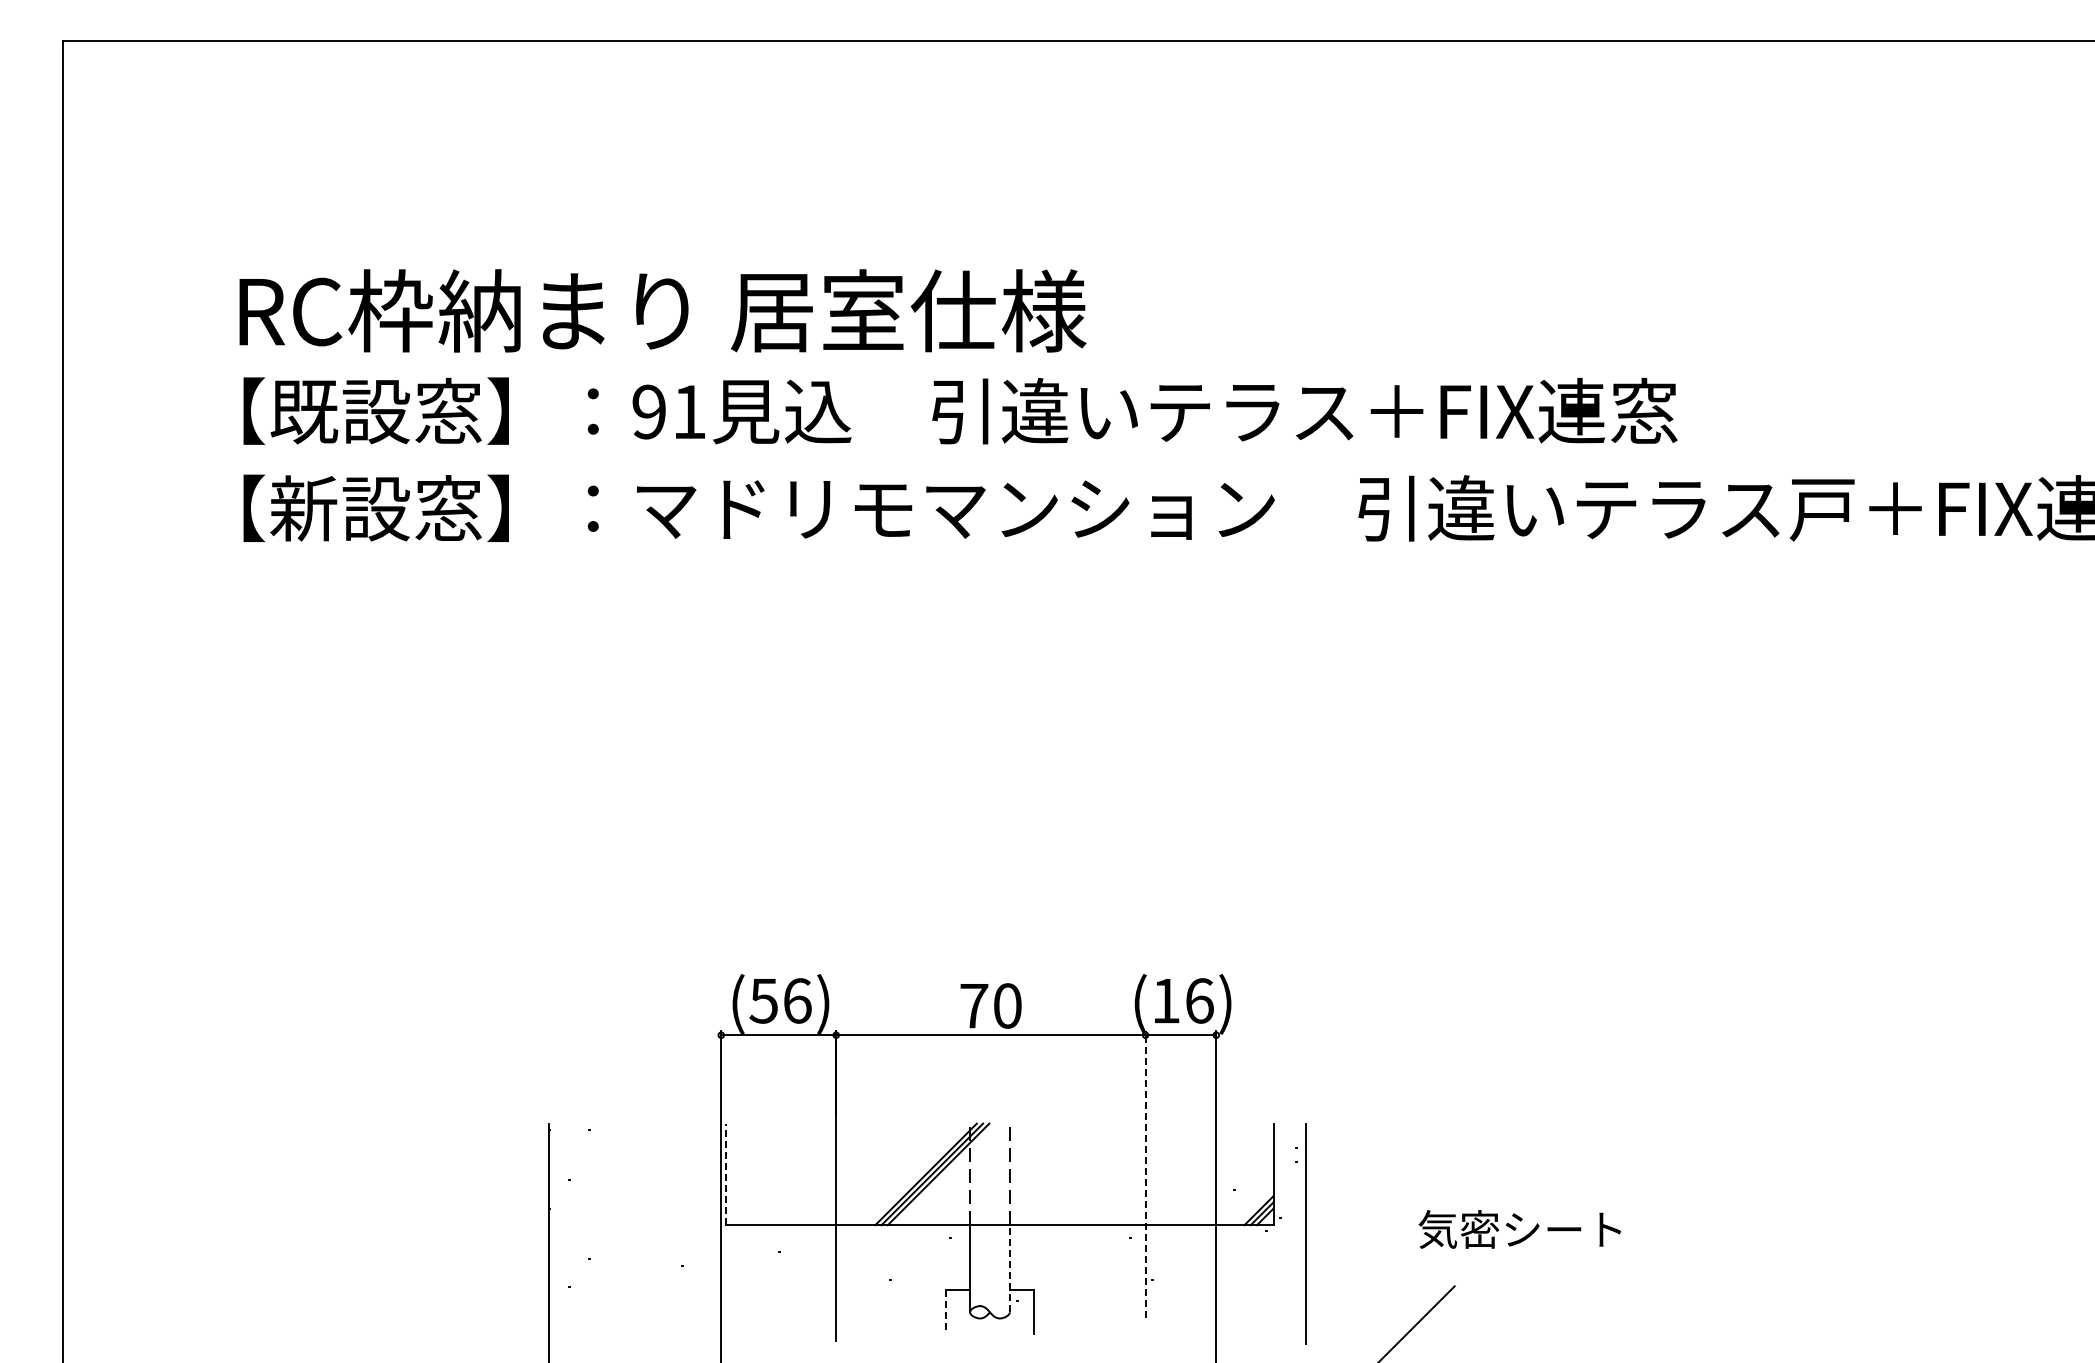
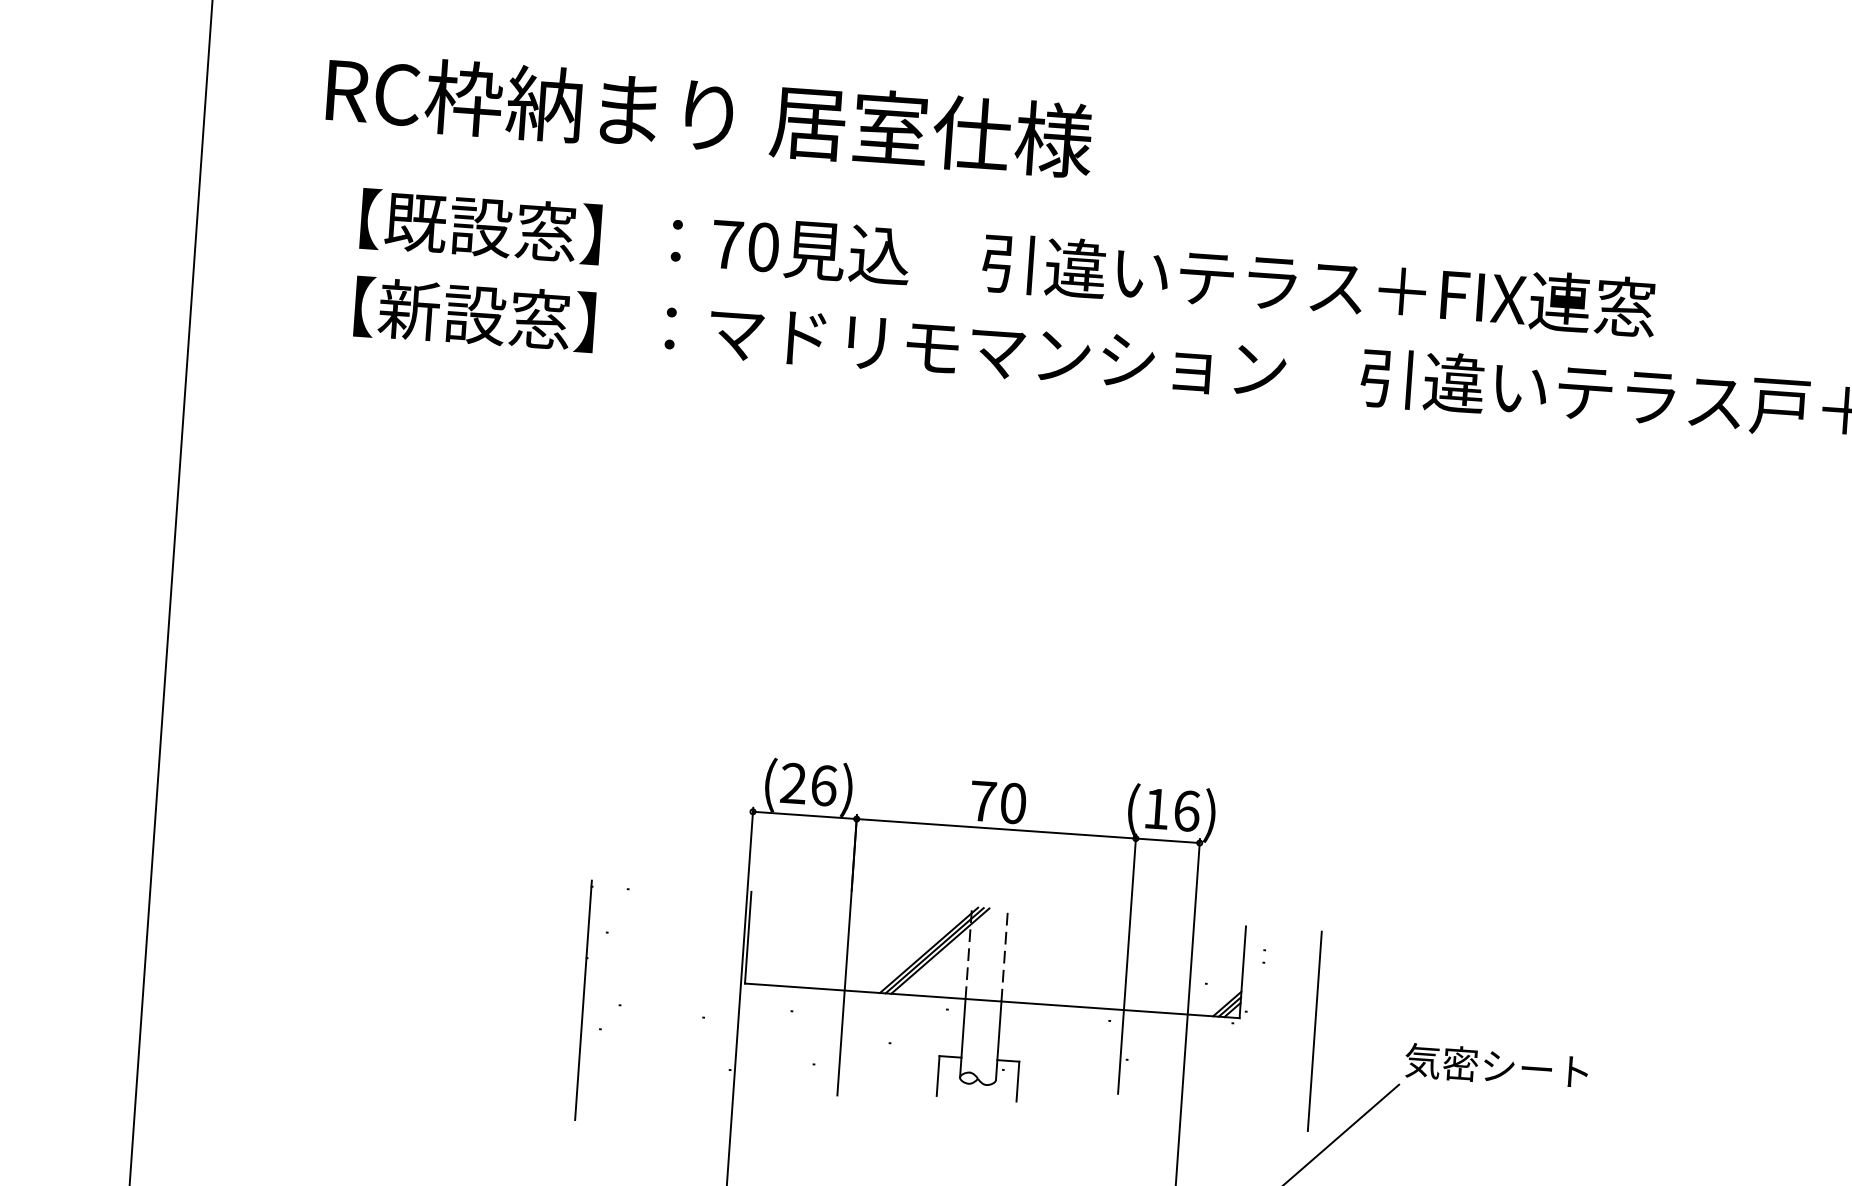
text: (662, 310) -> (709, 115), moved
text: (669, 411) -> (745, 245), 91 -> 70
text: (763, 1000) -> (793, 783), (56) -> (26)
line: (725, 1174) -> (748, 937), dashed -> solid
line: (1145, 1174) -> (1127, 964), dashed -> solid
text: (1519, 1229) -> (1496, 1066), moved
line: (1305, 1233) -> (1314, 1030), moved
line: (1009, 1268) -> (998, 1040), dashed -> solid
line: (945, 1312) -> (937, 1076), dashed -> solid

